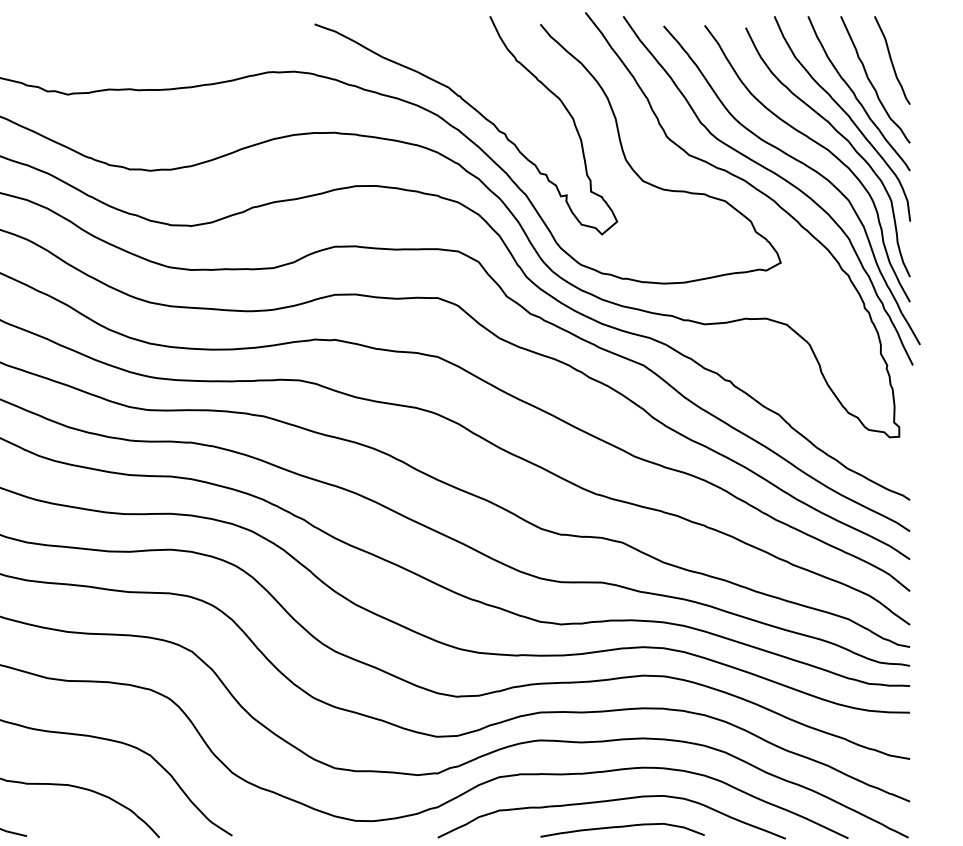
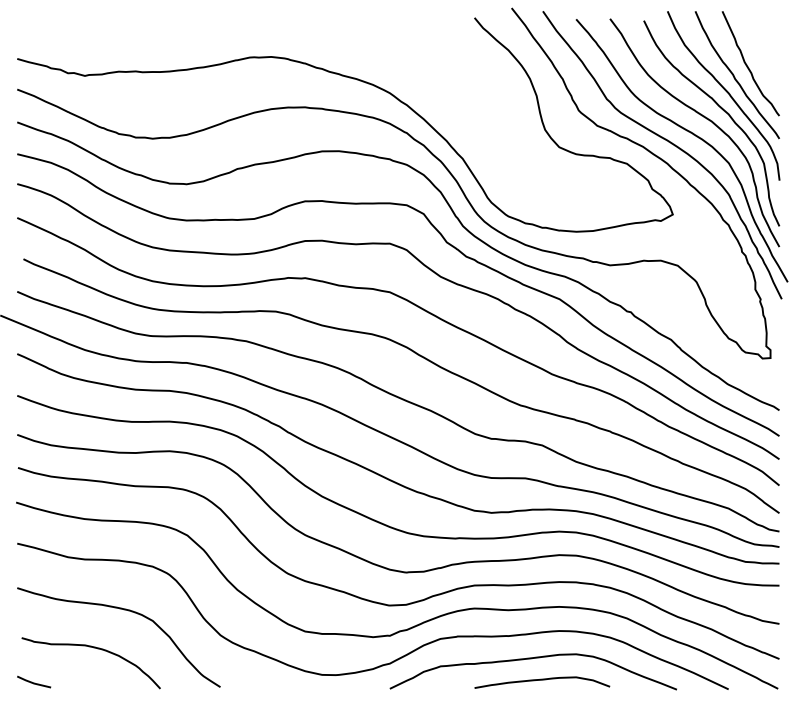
curve: (891, 60) -> (764, 47), removed
curve: (474, 111) -> (420, 89), removed

